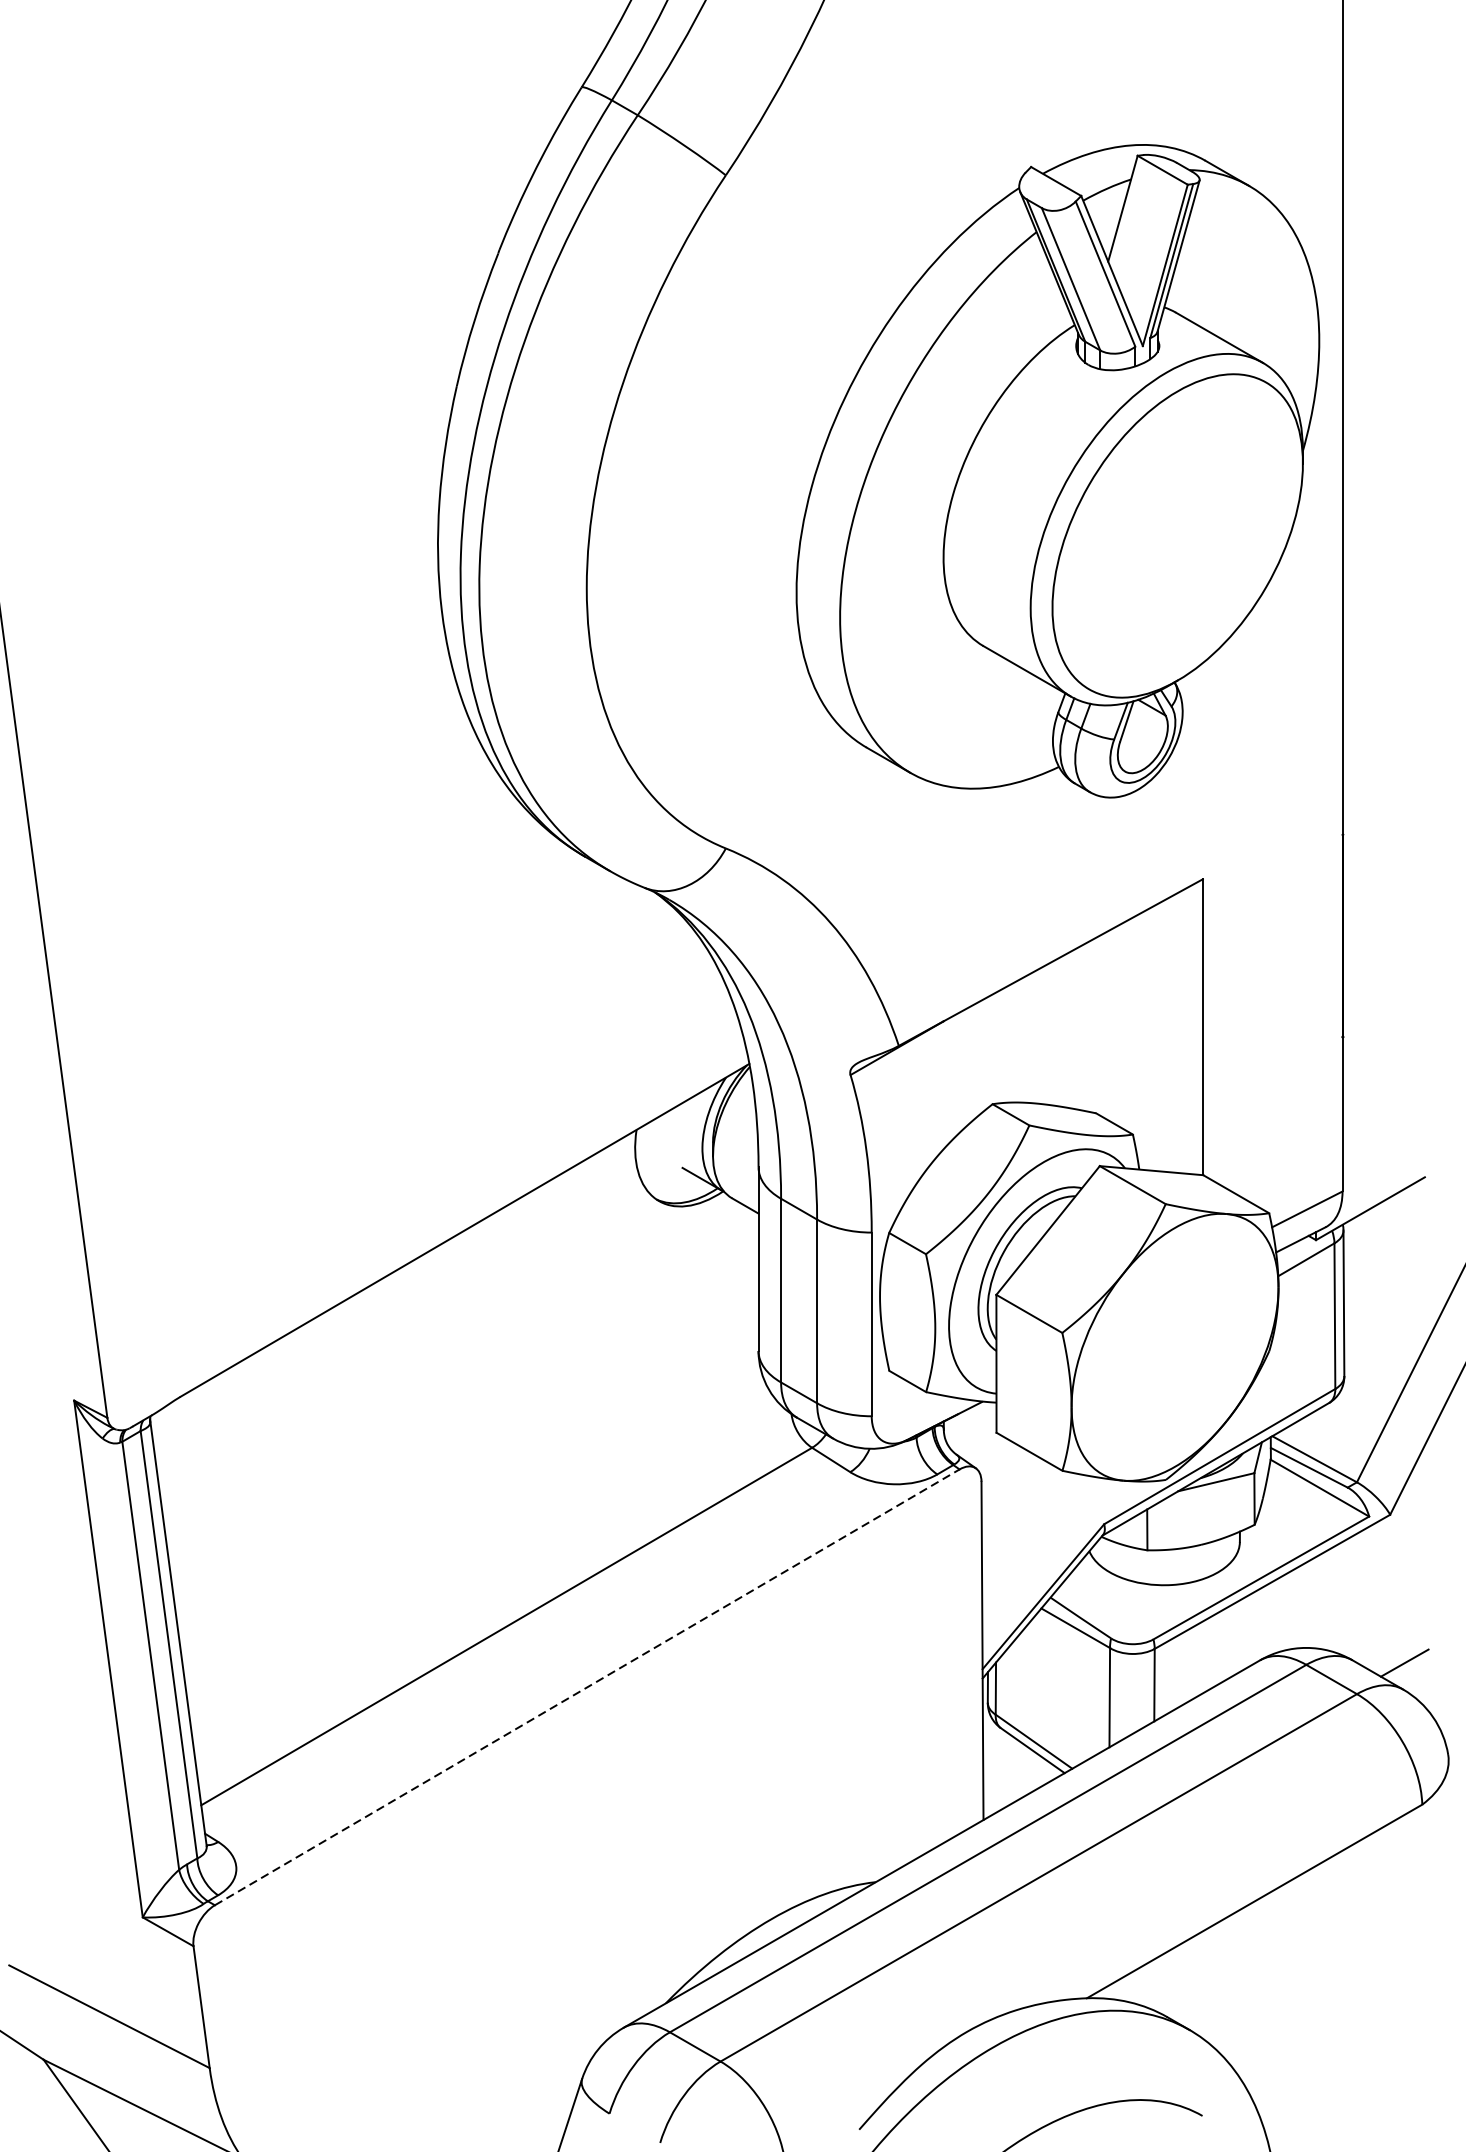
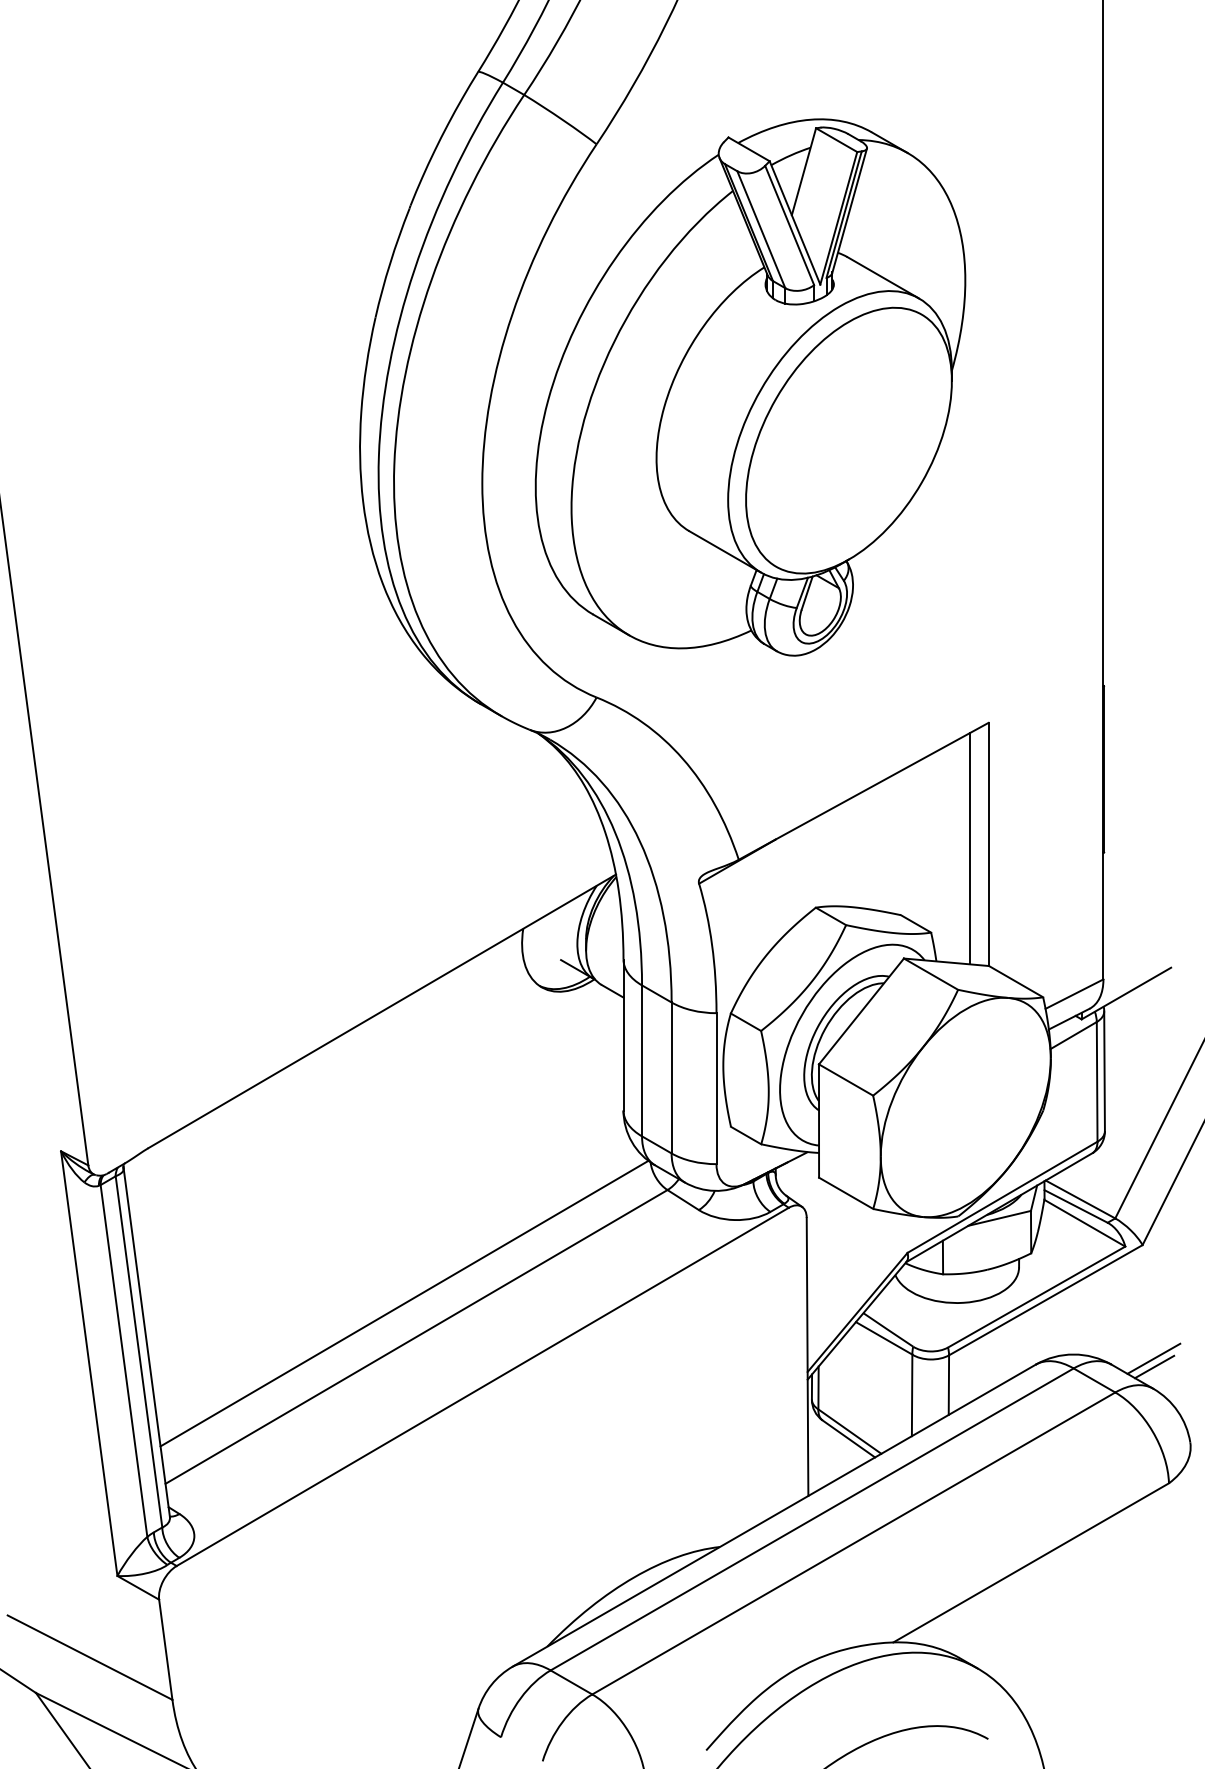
part: (1057, 471) -> (750, 387), moved
line: (1179, 1032) -> (969, 848), added
line: (492, 1585) -> (404, 1303), added
line: (1403, 1652) -> (1153, 1358), added
line: (586, 1686) -> (482, 1386), dashed -> solid

